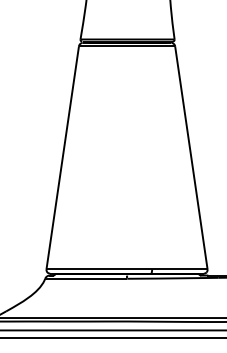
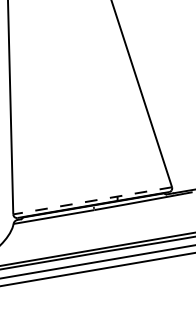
line: (127, 269) -> (93, 200), solid -> dashed

